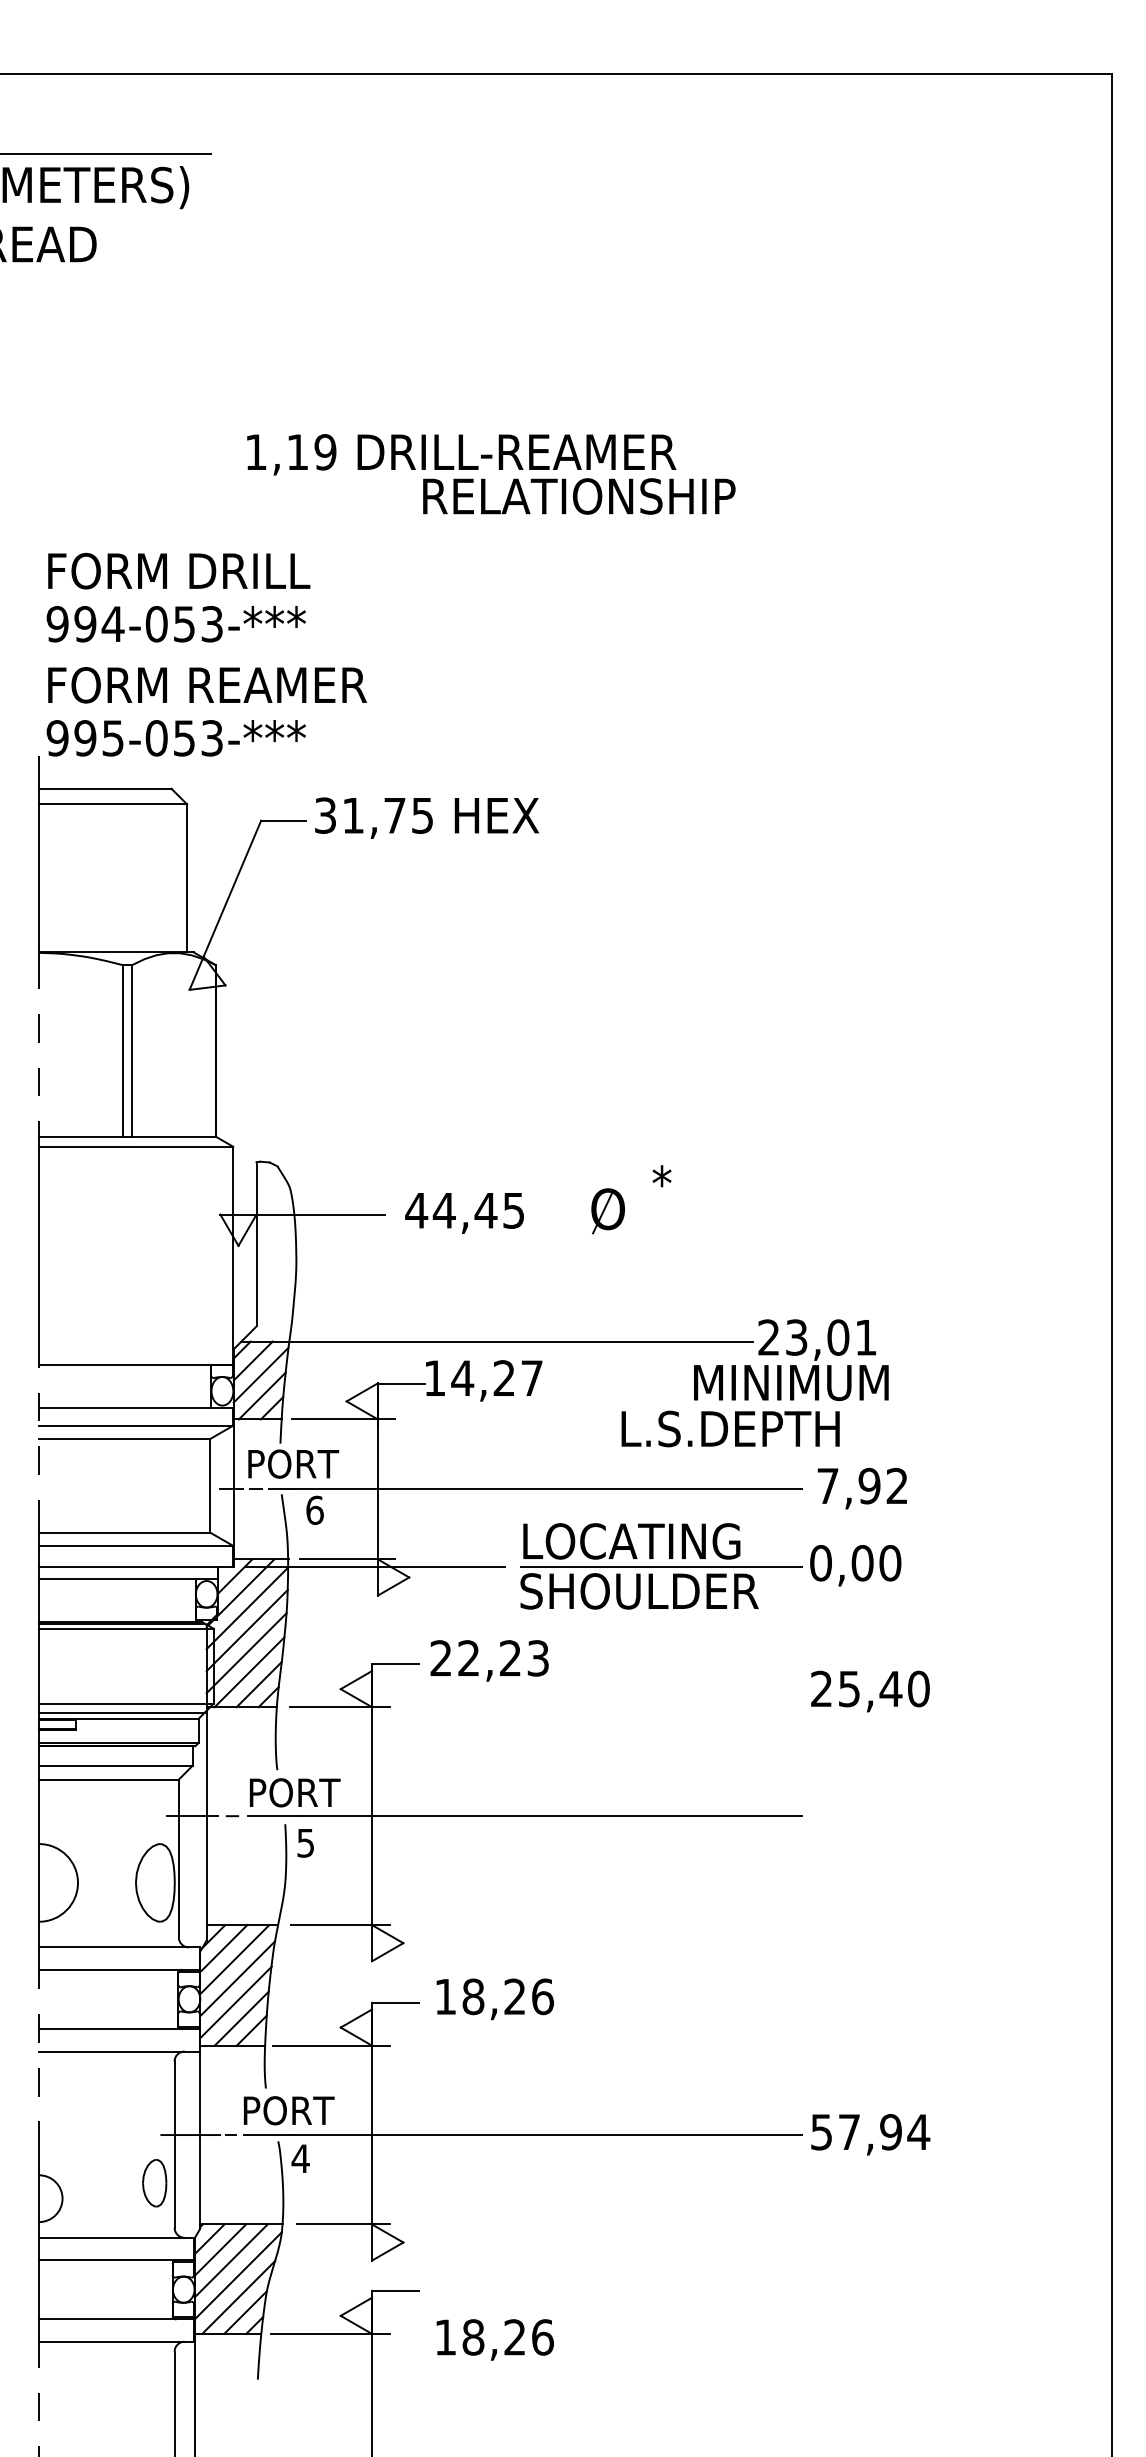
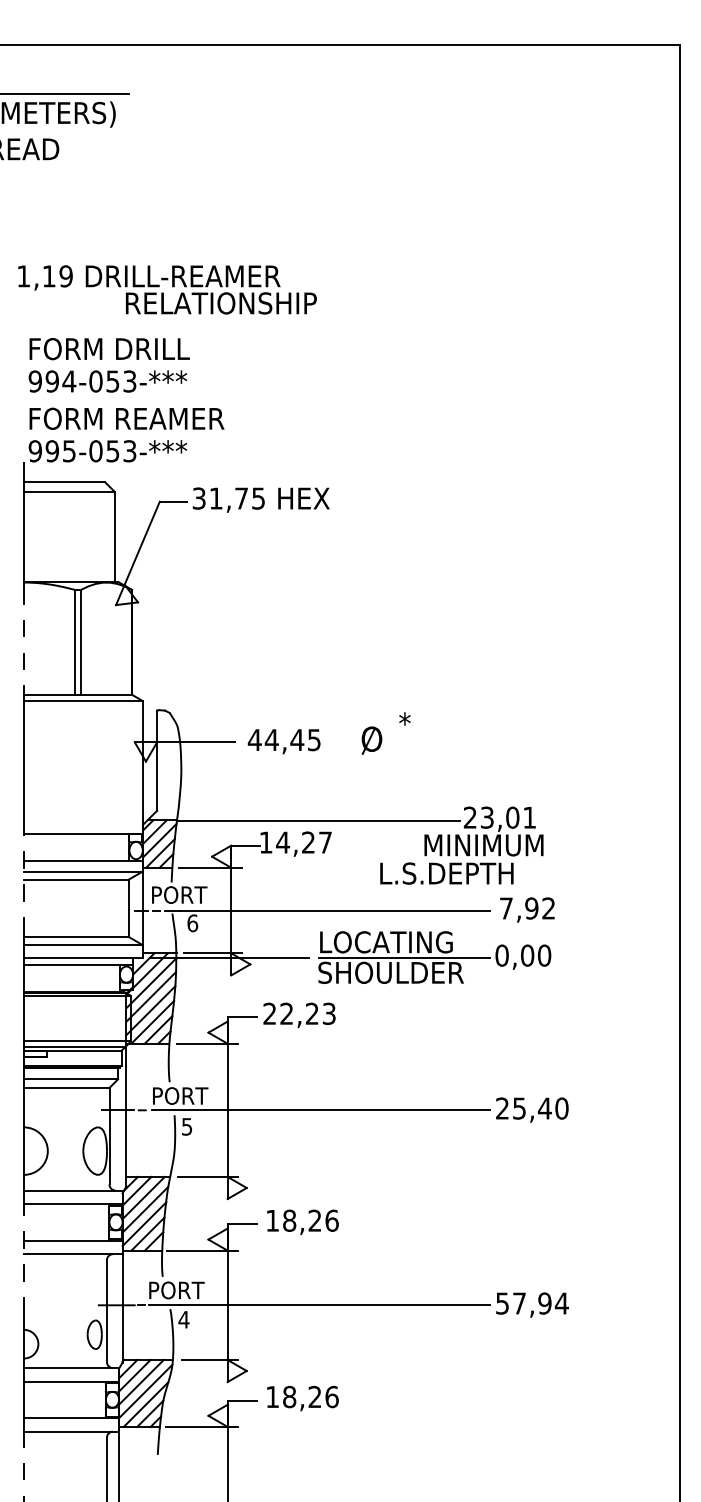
text: (491, 473) -> (167, 289), moved
text: (870, 1690) -> (532, 1109), moved
text: (494, 2339) -> (302, 1398), moved

